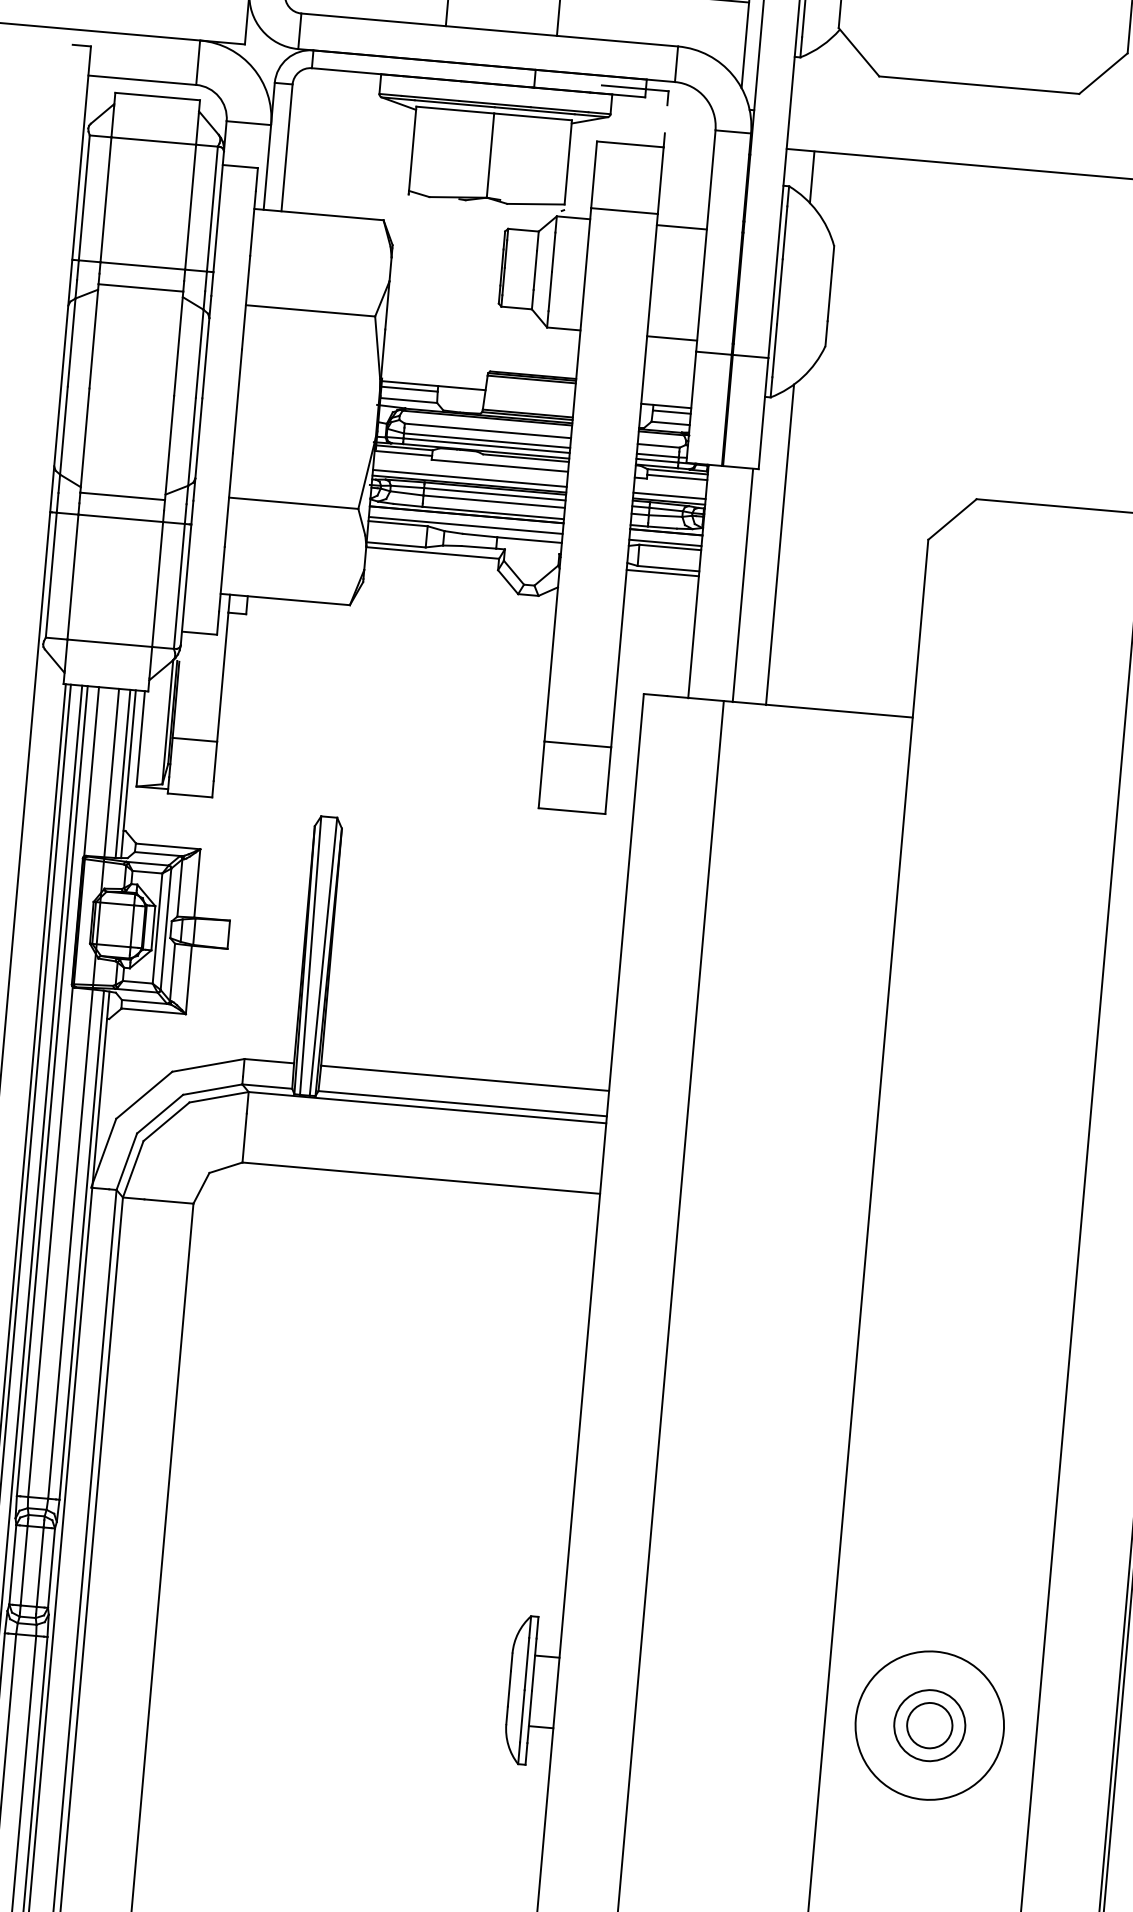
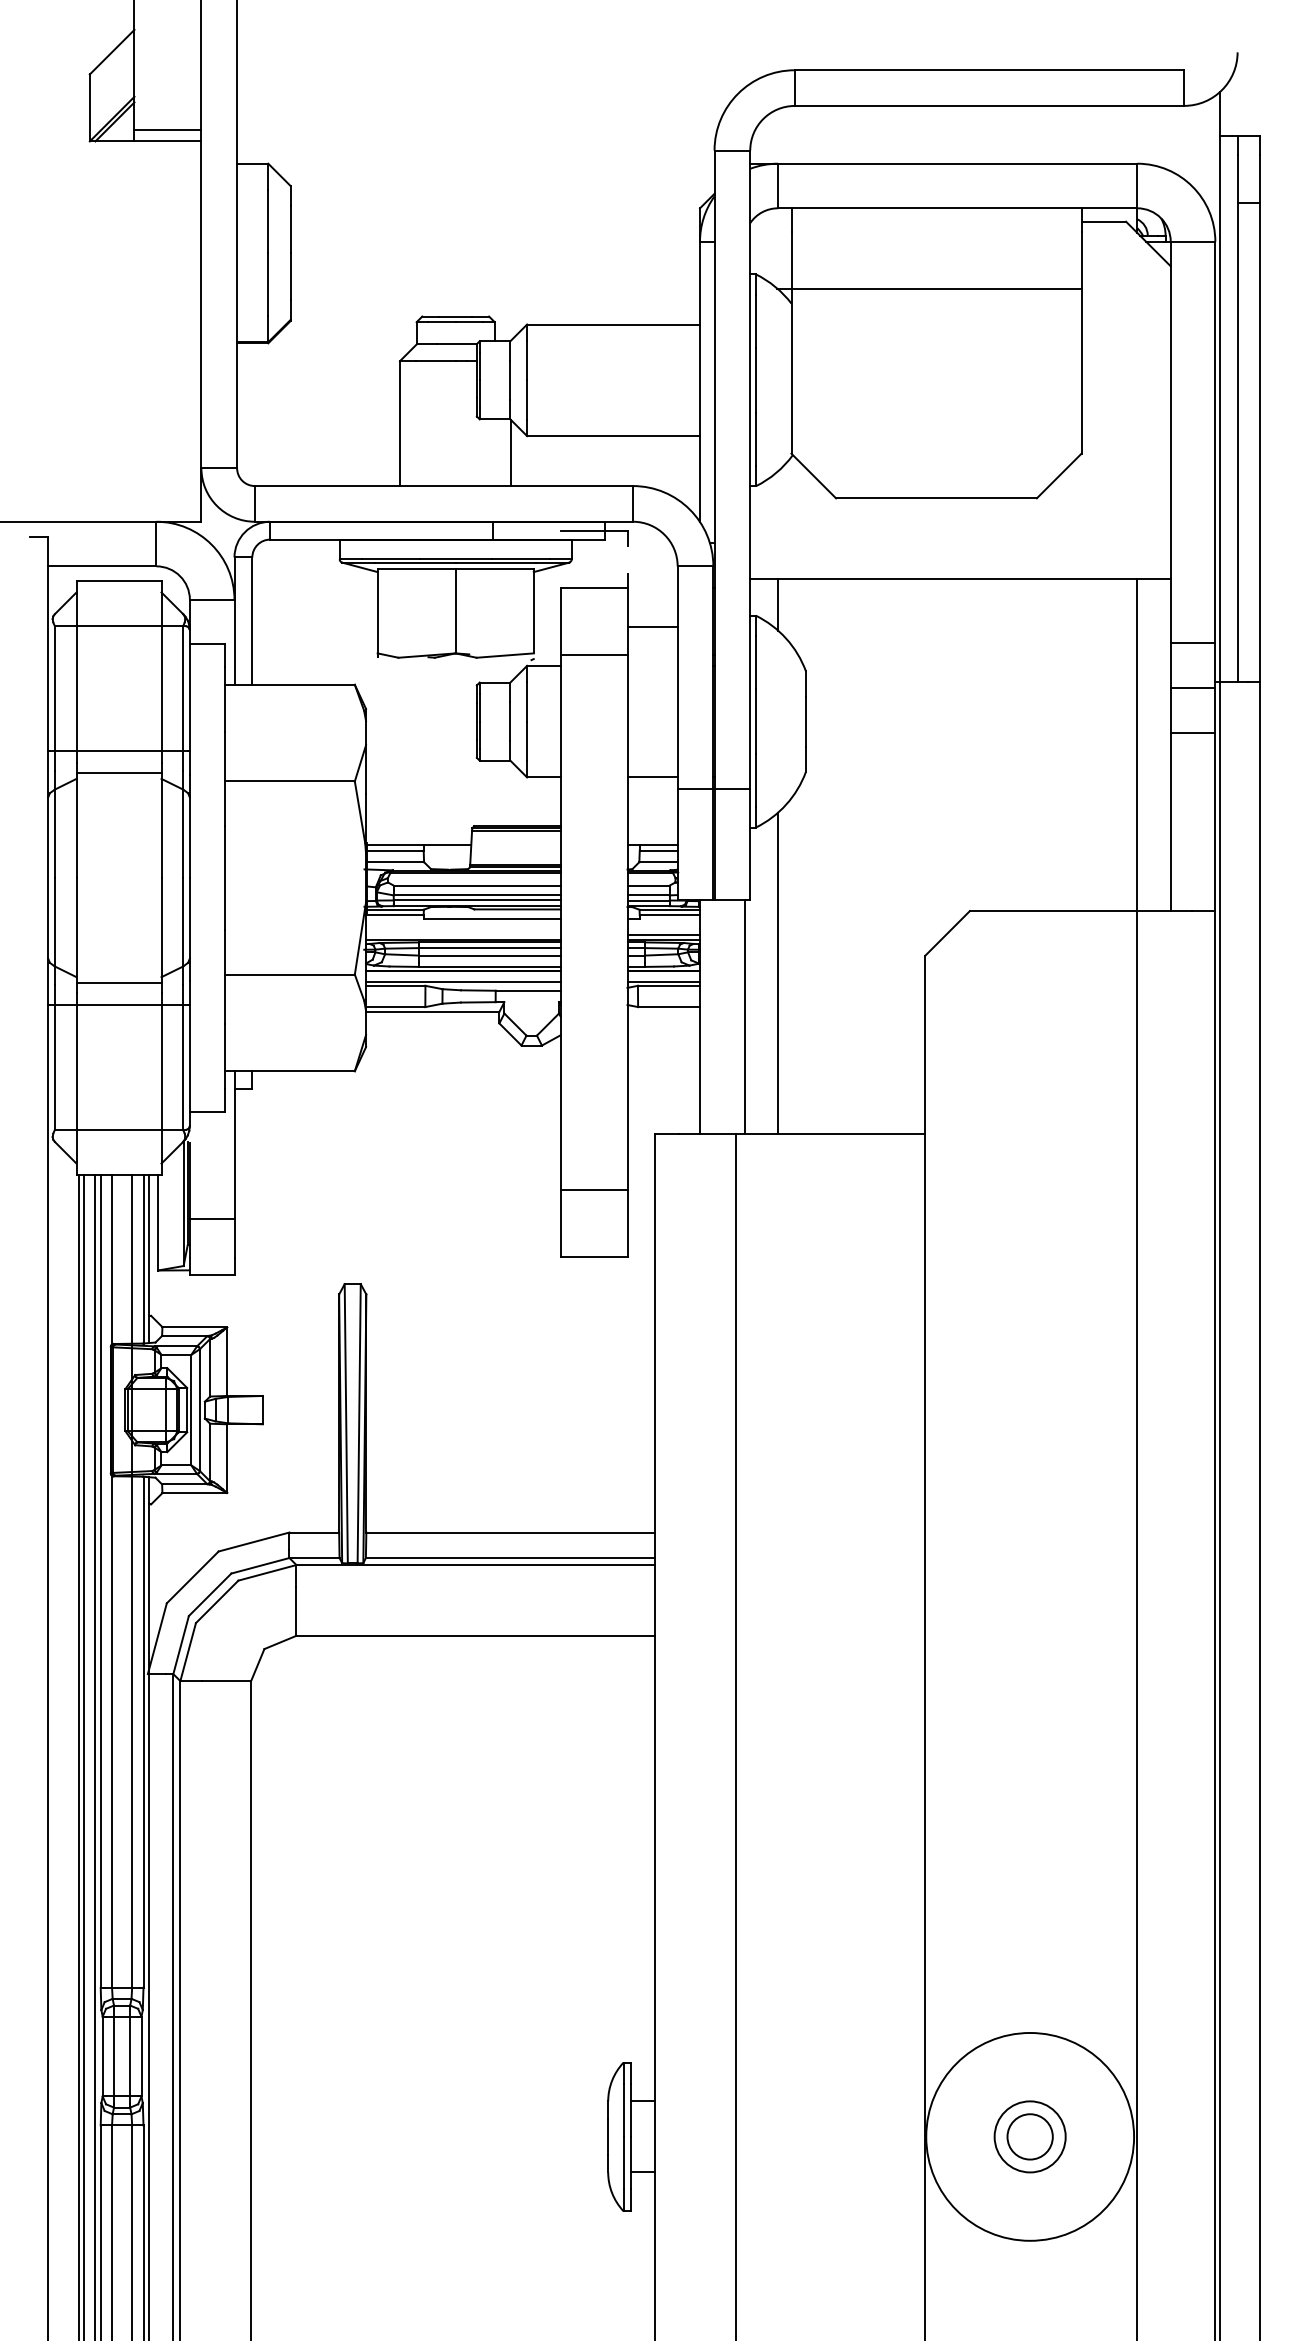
line: (681, 226) -> (652, 626), moved
line: (470, 478) -> (463, 934), removed
line: (662, 573) -> (663, 1012), removed
circle: (929, 1725) -> (1029, 2136), size x1.4

